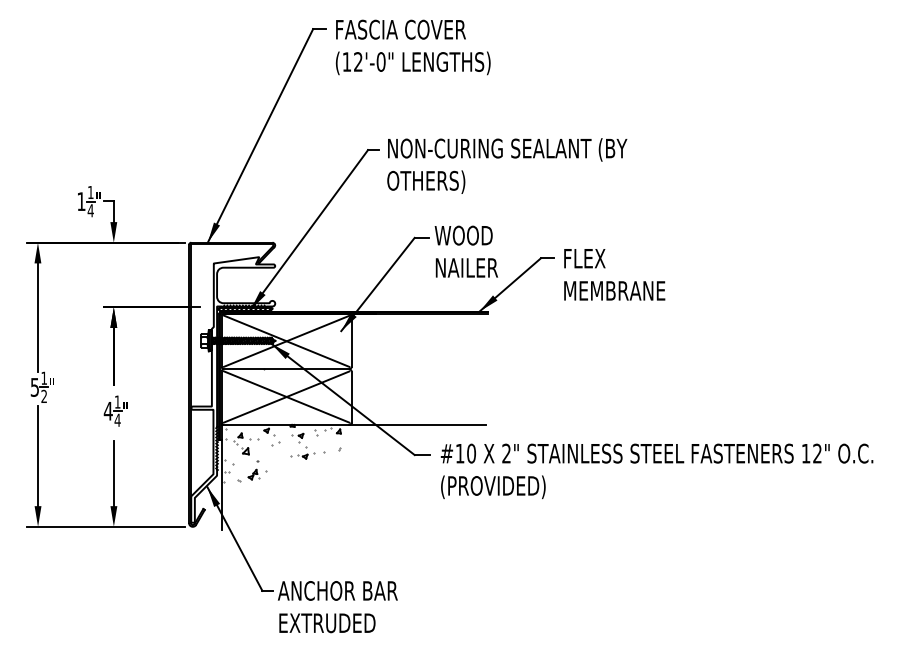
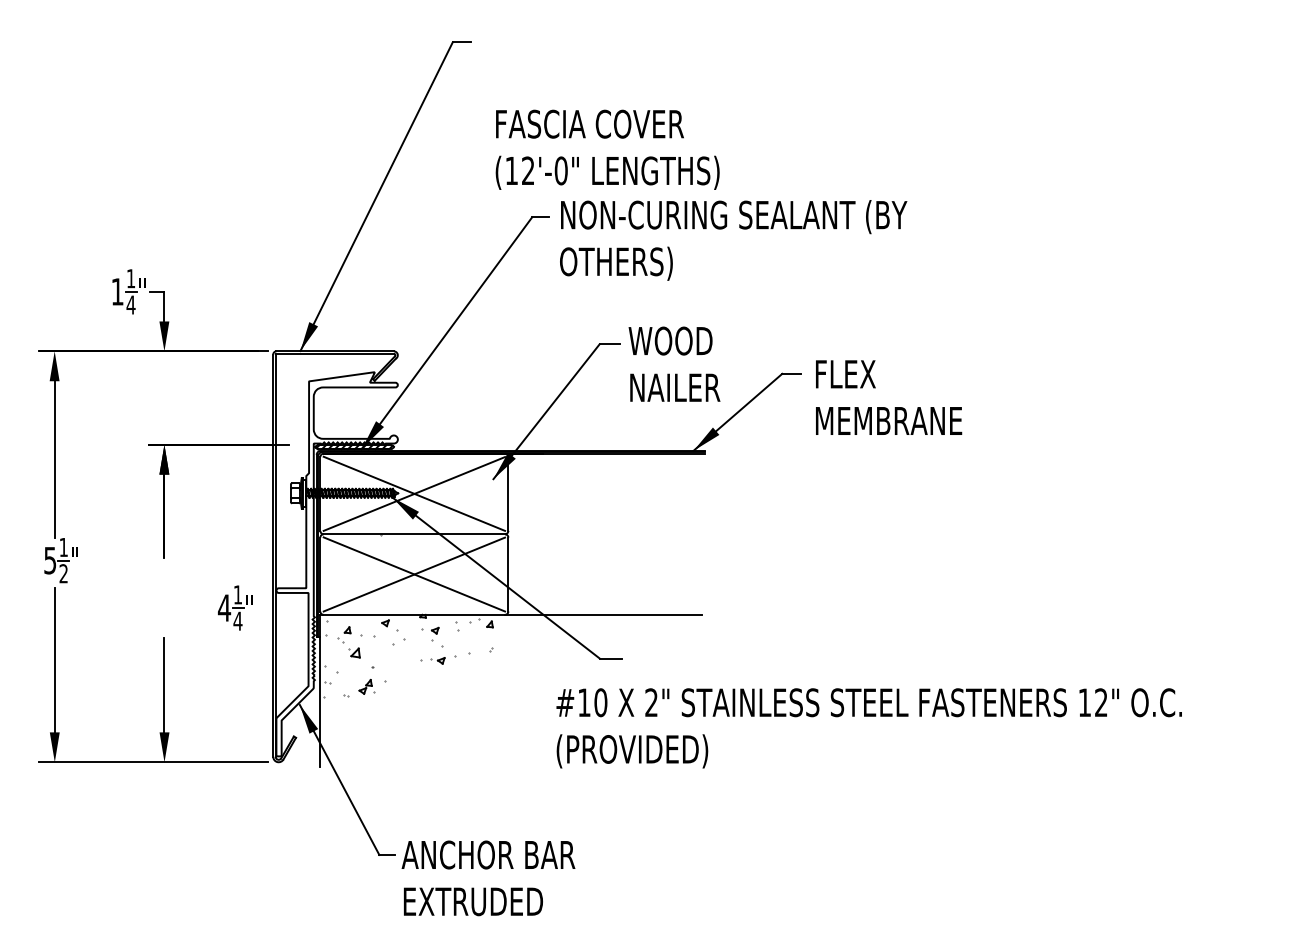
text: (412, 47) -> (606, 149), moved
part: (115, 410) -> (234, 607), moved
text: (656, 471) -> (868, 728), moved

